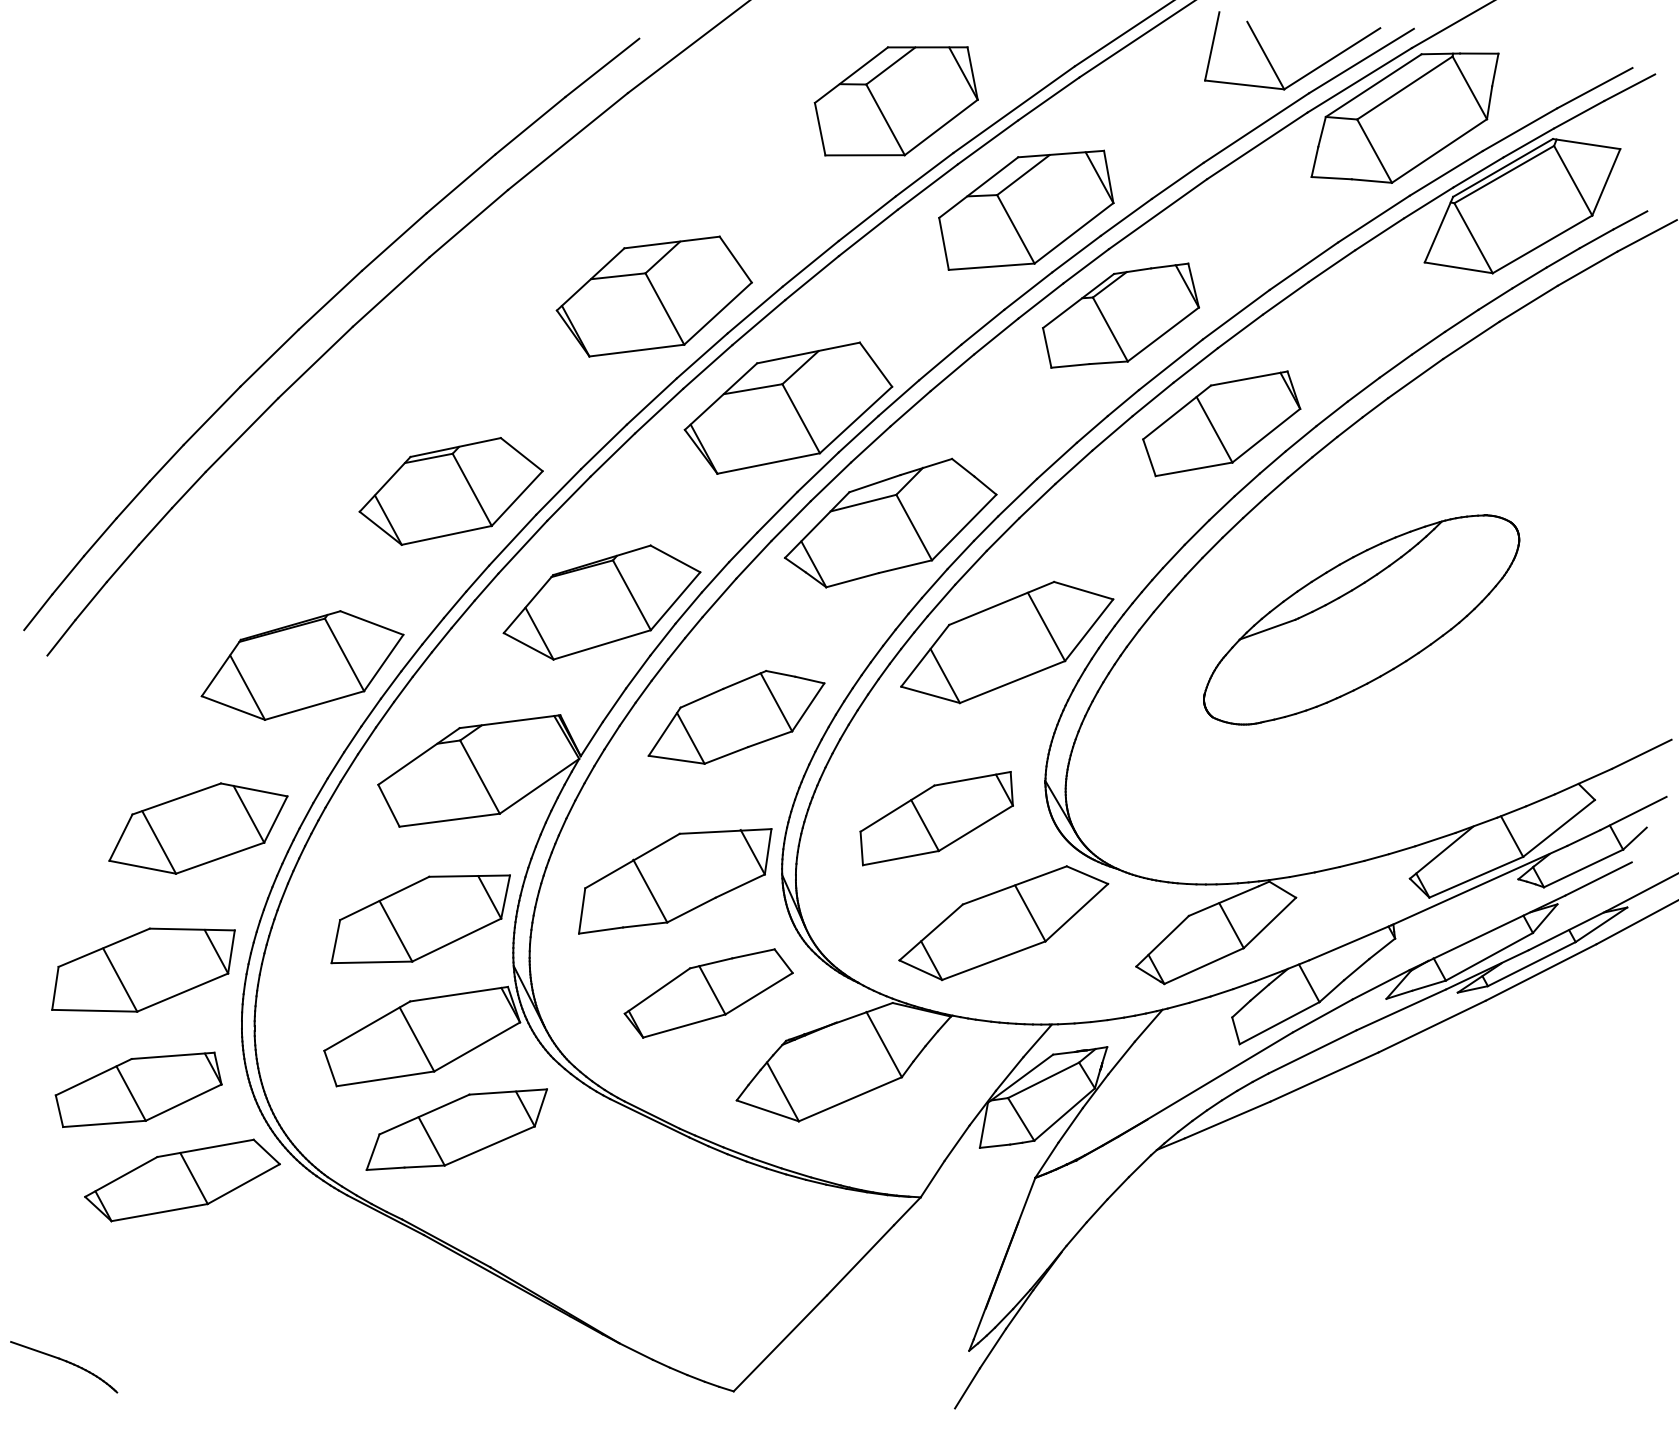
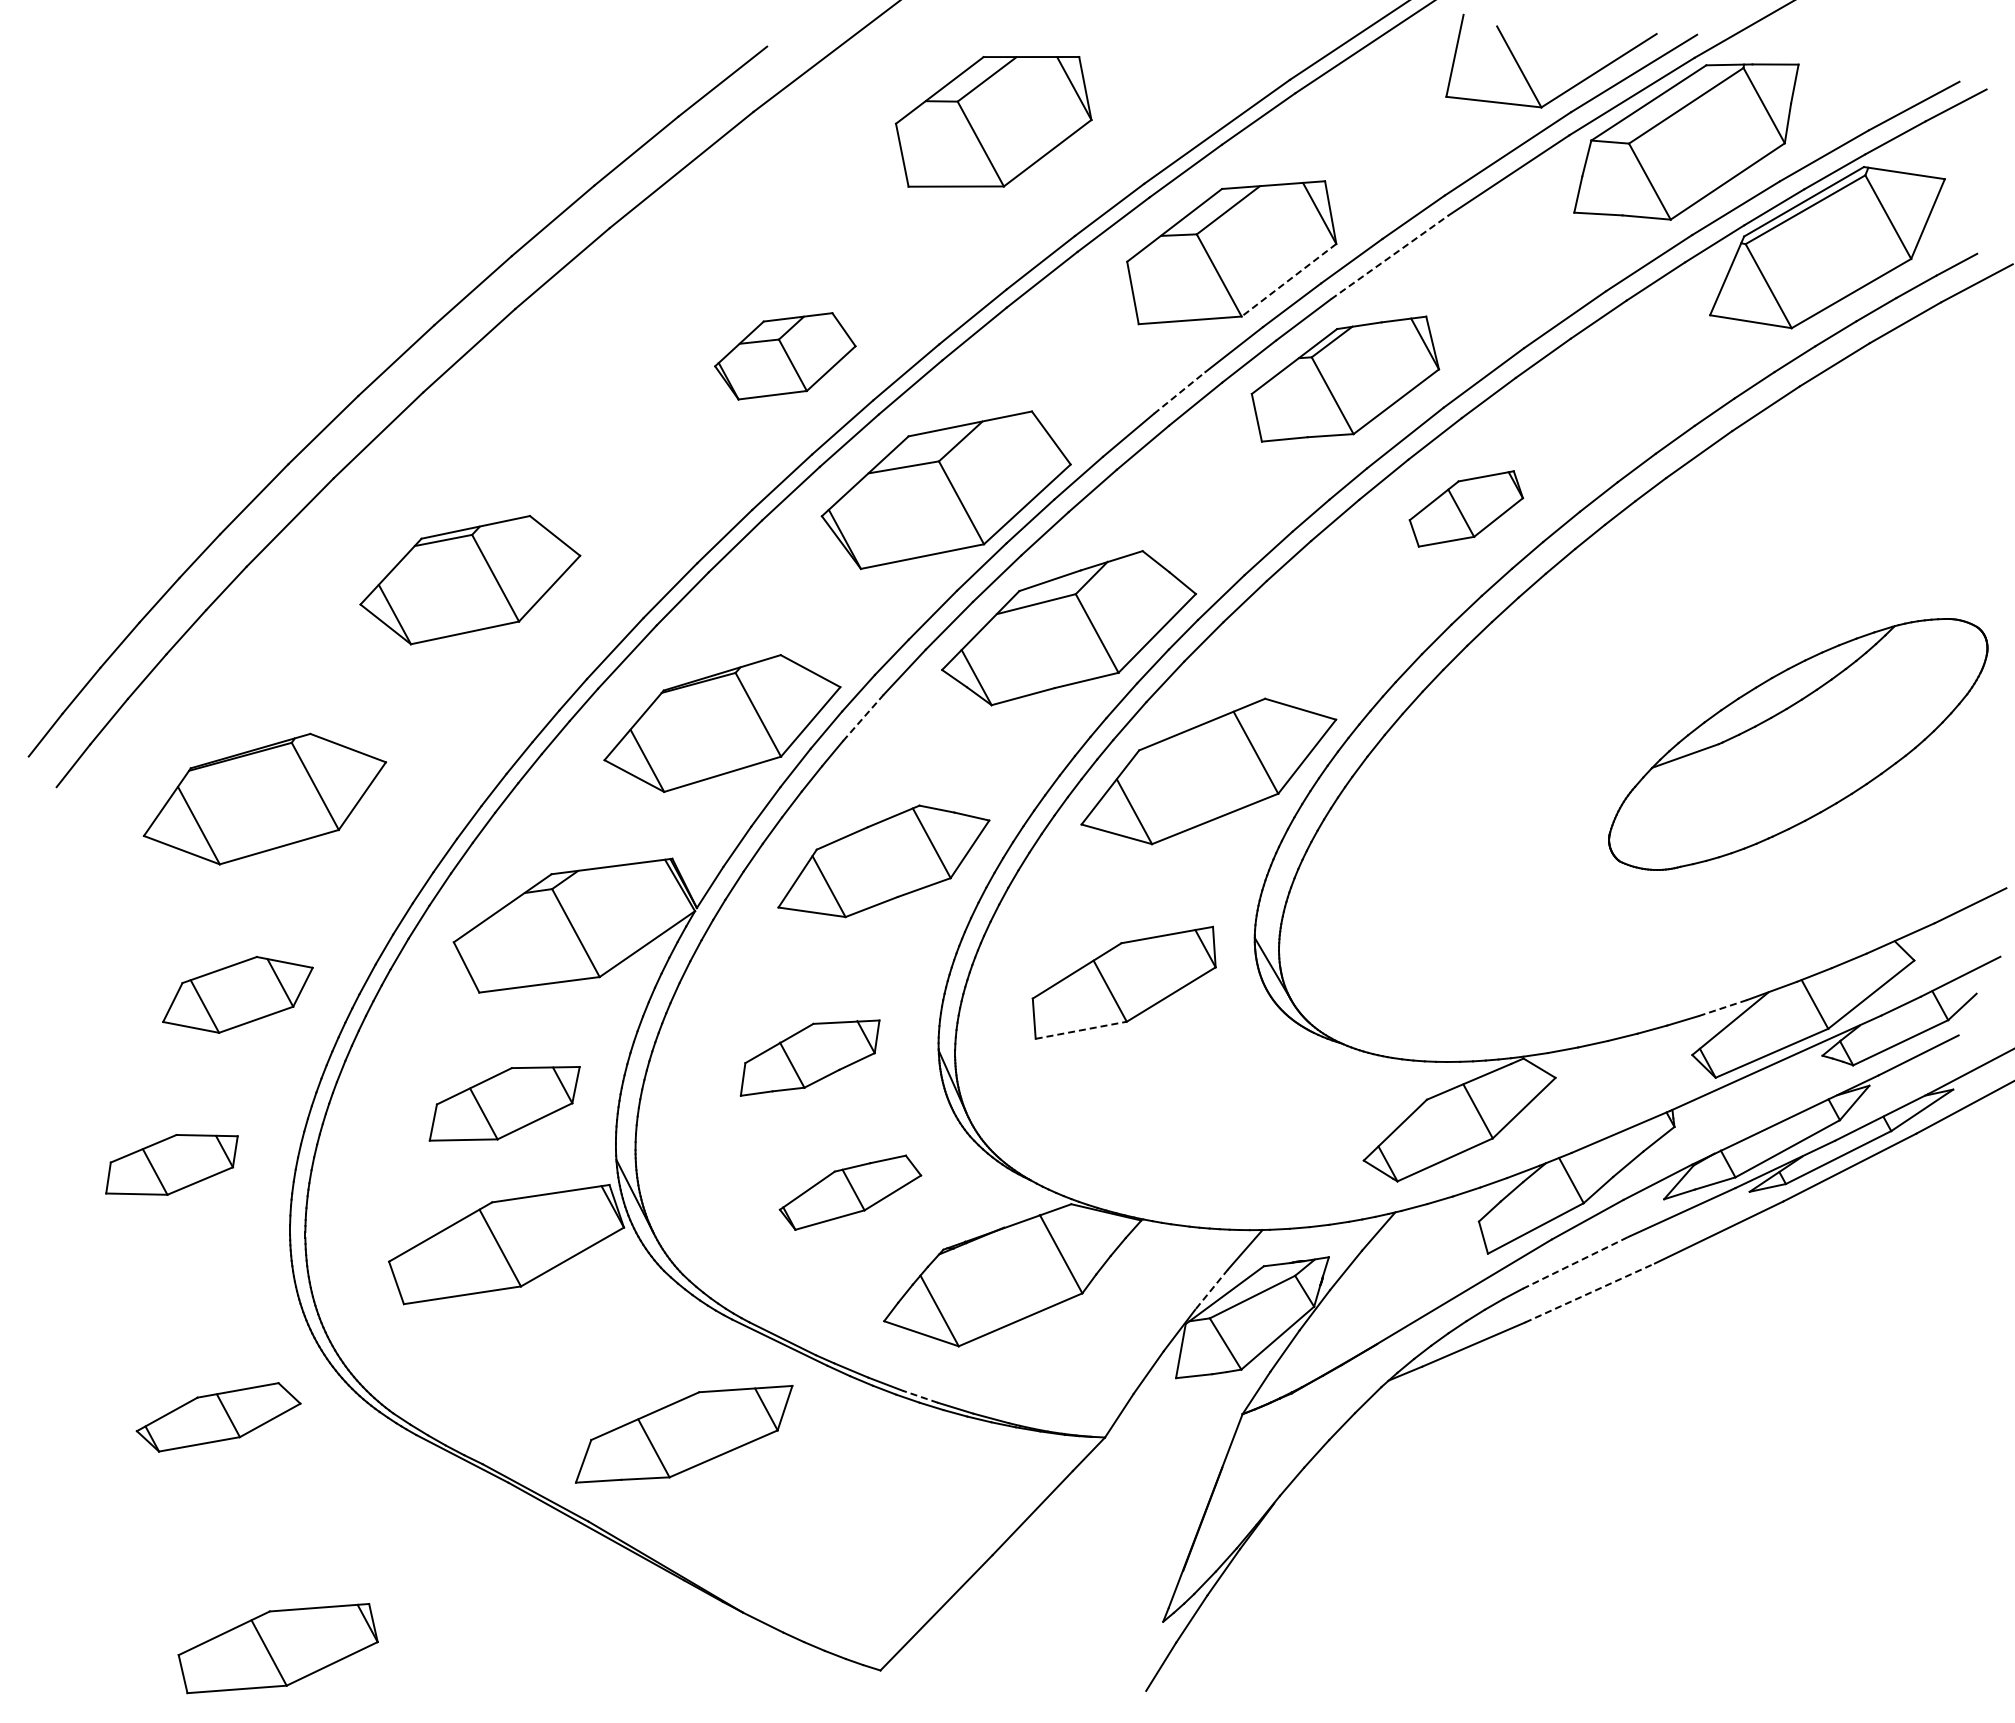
part: (896, 101) -> (993, 121), moved
line: (1158, 214) -> (1390, 257), solid -> dashed
line: (1074, 233) -> (1289, 280), solid -> dashed
part: (654, 296) -> (785, 356), size x0.6
line: (983, 326) -> (1180, 392), solid -> dashed
part: (1221, 423) -> (1466, 508), size x0.6
part: (451, 491) -> (470, 580), moved
line: (719, 597) -> (863, 717), solid -> dashed
part: (1361, 620) -> (1798, 744), moved
part: (302, 665) -> (264, 798), moved
part: (198, 828) -> (237, 994), size x0.7
line: (1435, 839) -> (1722, 1008), solid -> dashed
line: (901, 858) -> (1081, 1030), solid -> dashed
part: (674, 880) -> (809, 1057), size x0.6
part: (420, 919) -> (504, 1103), size x0.7
part: (1003, 923) -> (1204, 1108), removed
part: (143, 969) -> (171, 1164), size x0.6
part: (708, 993) -> (850, 1192), size x0.7
line: (1312, 1051) -> (1575, 1262), solid -> dashed
line: (1009, 1074) -> (1211, 1289), solid -> dashed
line: (1325, 1076) -> (1590, 1292), solid -> dashed
part: (138, 1089) -> (277, 1648), moved
part: (457, 1129) -> (684, 1434), moved
line: (767, 1163) -> (920, 1396), solid -> dashed
part: (182, 1180) -> (218, 1417), size x0.7
part: (65, 1362) -> (78, 1635), removed

